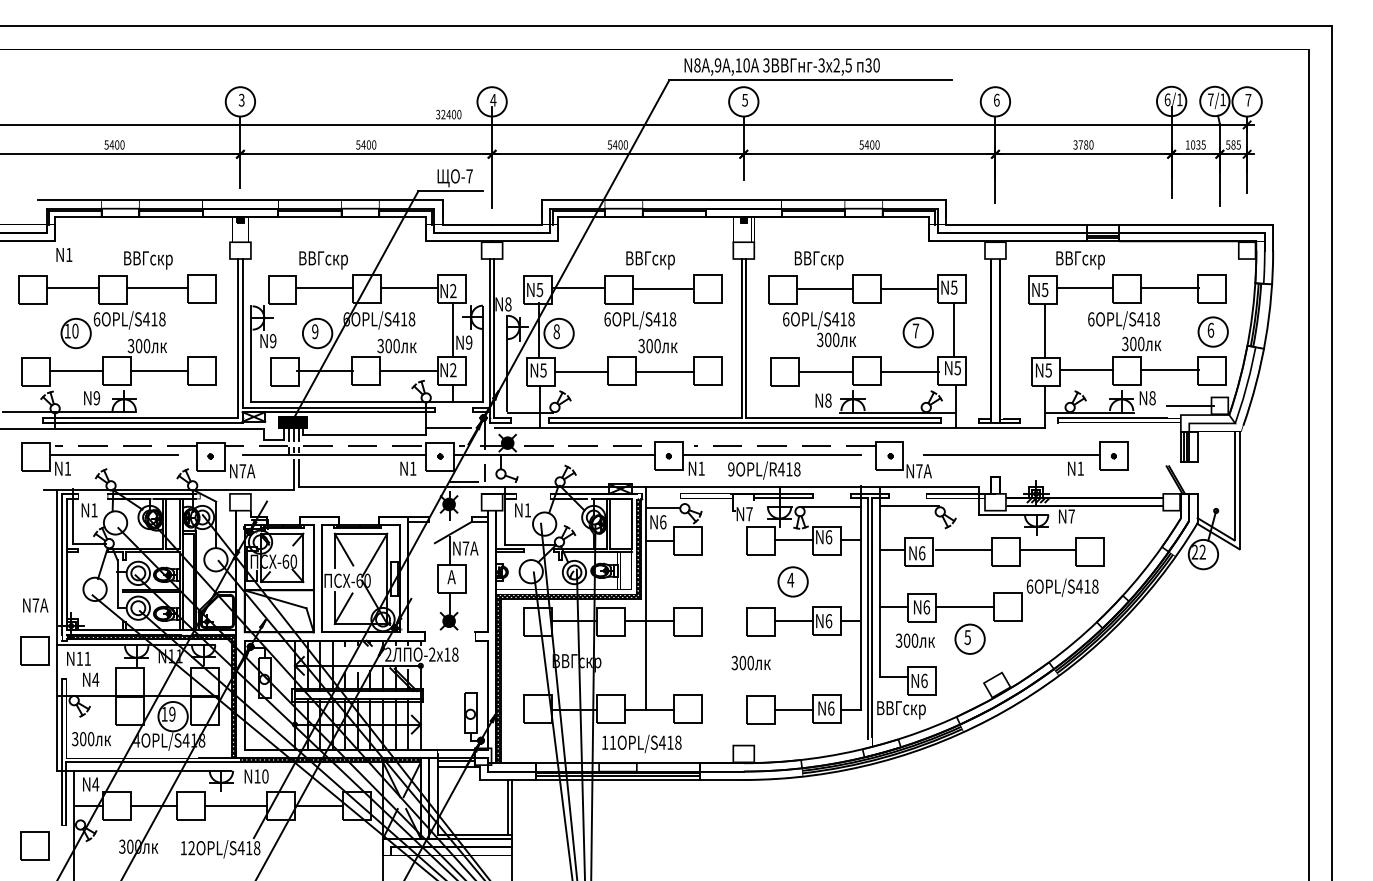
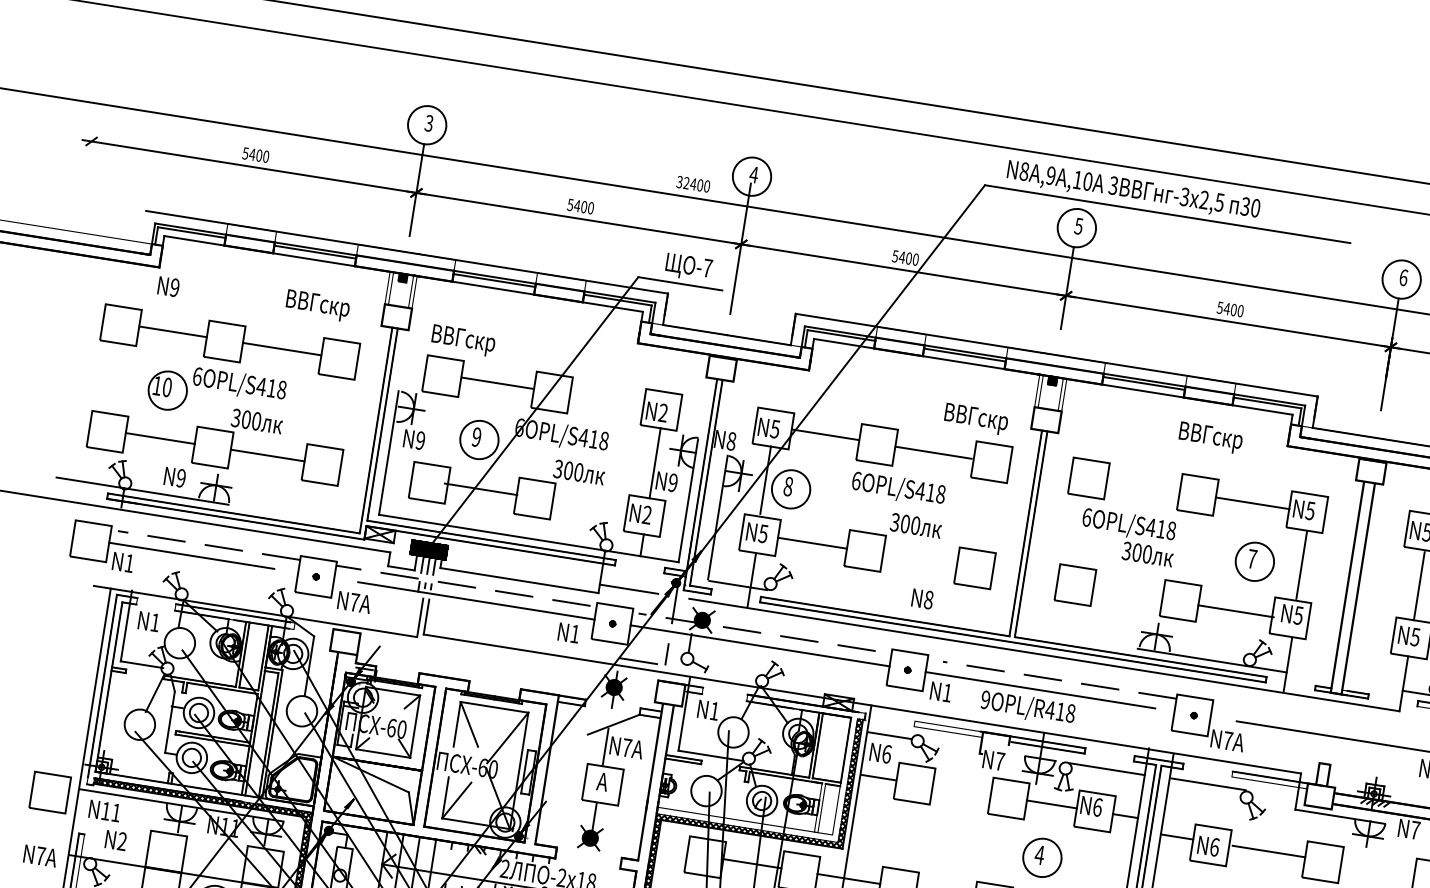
text: (69, 254) -> (175, 287), N1 -> N9
text: (148, 260) -> (317, 305), moved
text: (323, 260) -> (463, 340), moved
text: (650, 260) -> (976, 419), moved
text: (818, 260) -> (1209, 437), moved
line: (408, 288) -> (605, 400), removed
line: (826, 288) -> (1145, 485), removed
line: (408, 370) -> (589, 506), removed
line: (664, 371) -> (919, 559), removed
line: (826, 372) -> (1128, 594), removed
text: (823, 400) -> (922, 598), moved
line: (1047, 550) -> (1377, 869), removed
text: (35, 605) -> (40, 856), moved
text: (95, 679) -> (122, 841), N4 -> N2

